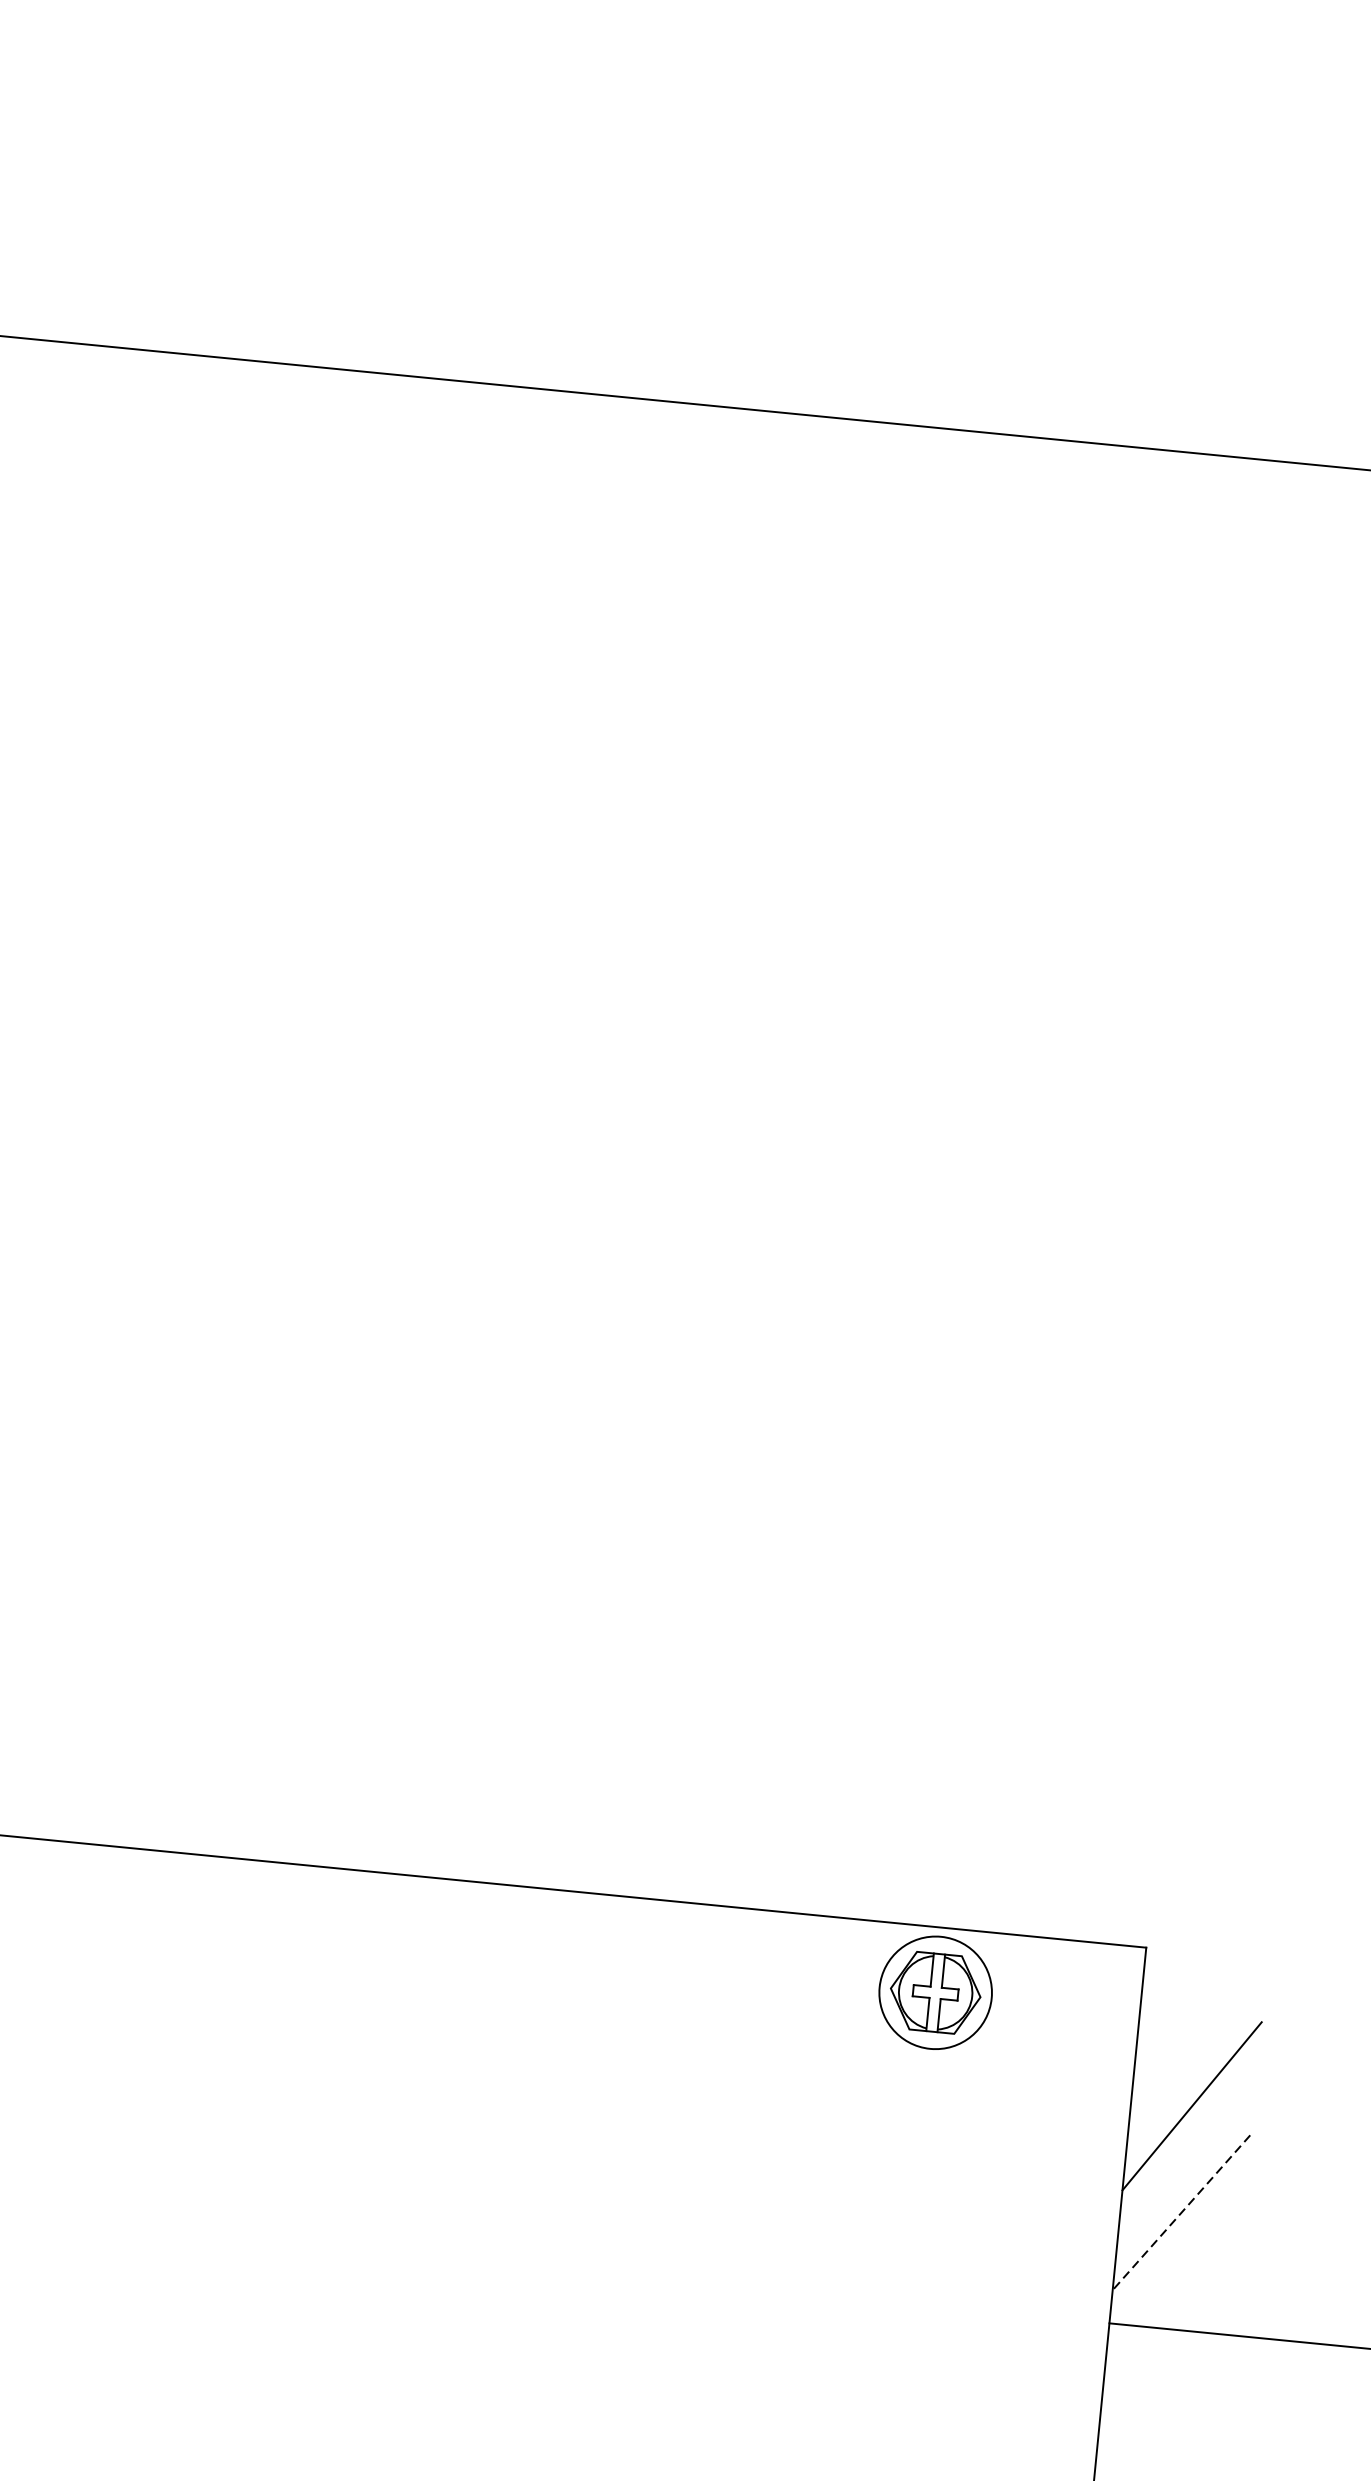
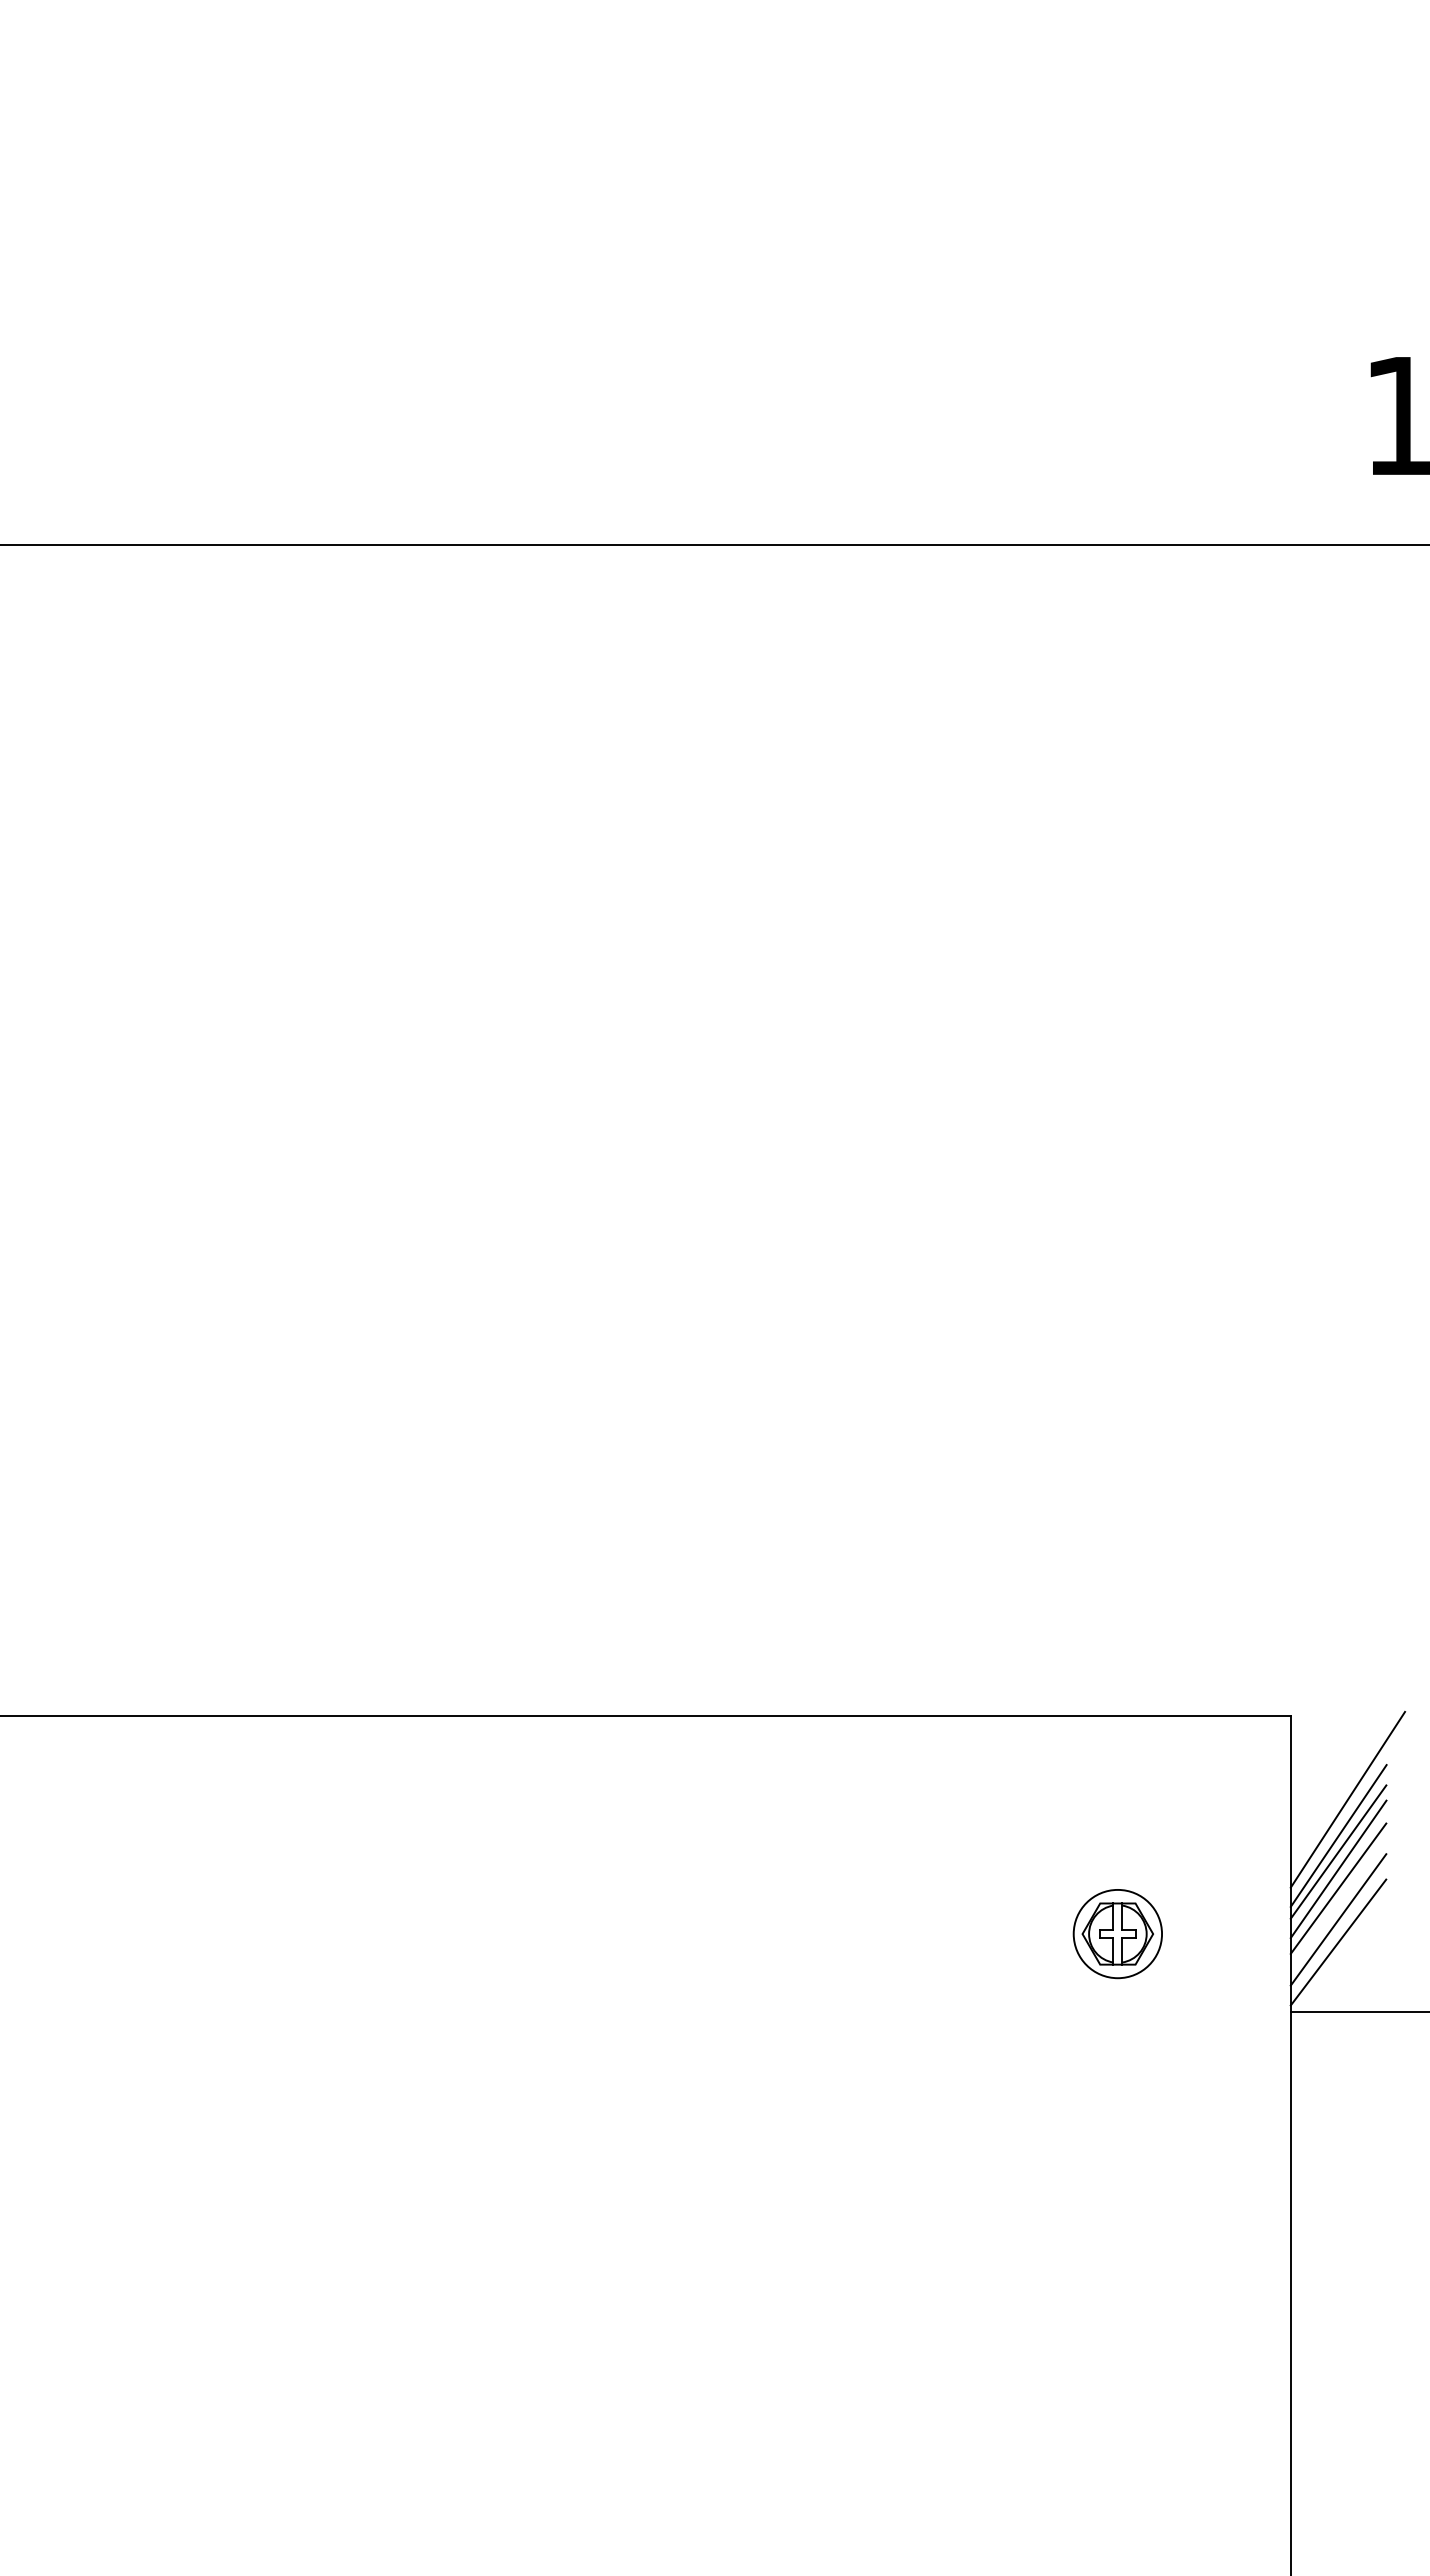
part: (935, 1993) -> (1117, 1934), moved
line: (1207, 2061) -> (1347, 1799), added
line: (1189, 2125) -> (1338, 1851), added
line: (1187, 2148) -> (1338, 1869), added
line: (1185, 2172) -> (1338, 1888), added
line: (1181, 2213) -> (1338, 1920), dashed -> solid
line: (1178, 2241) -> (1338, 1942), added

